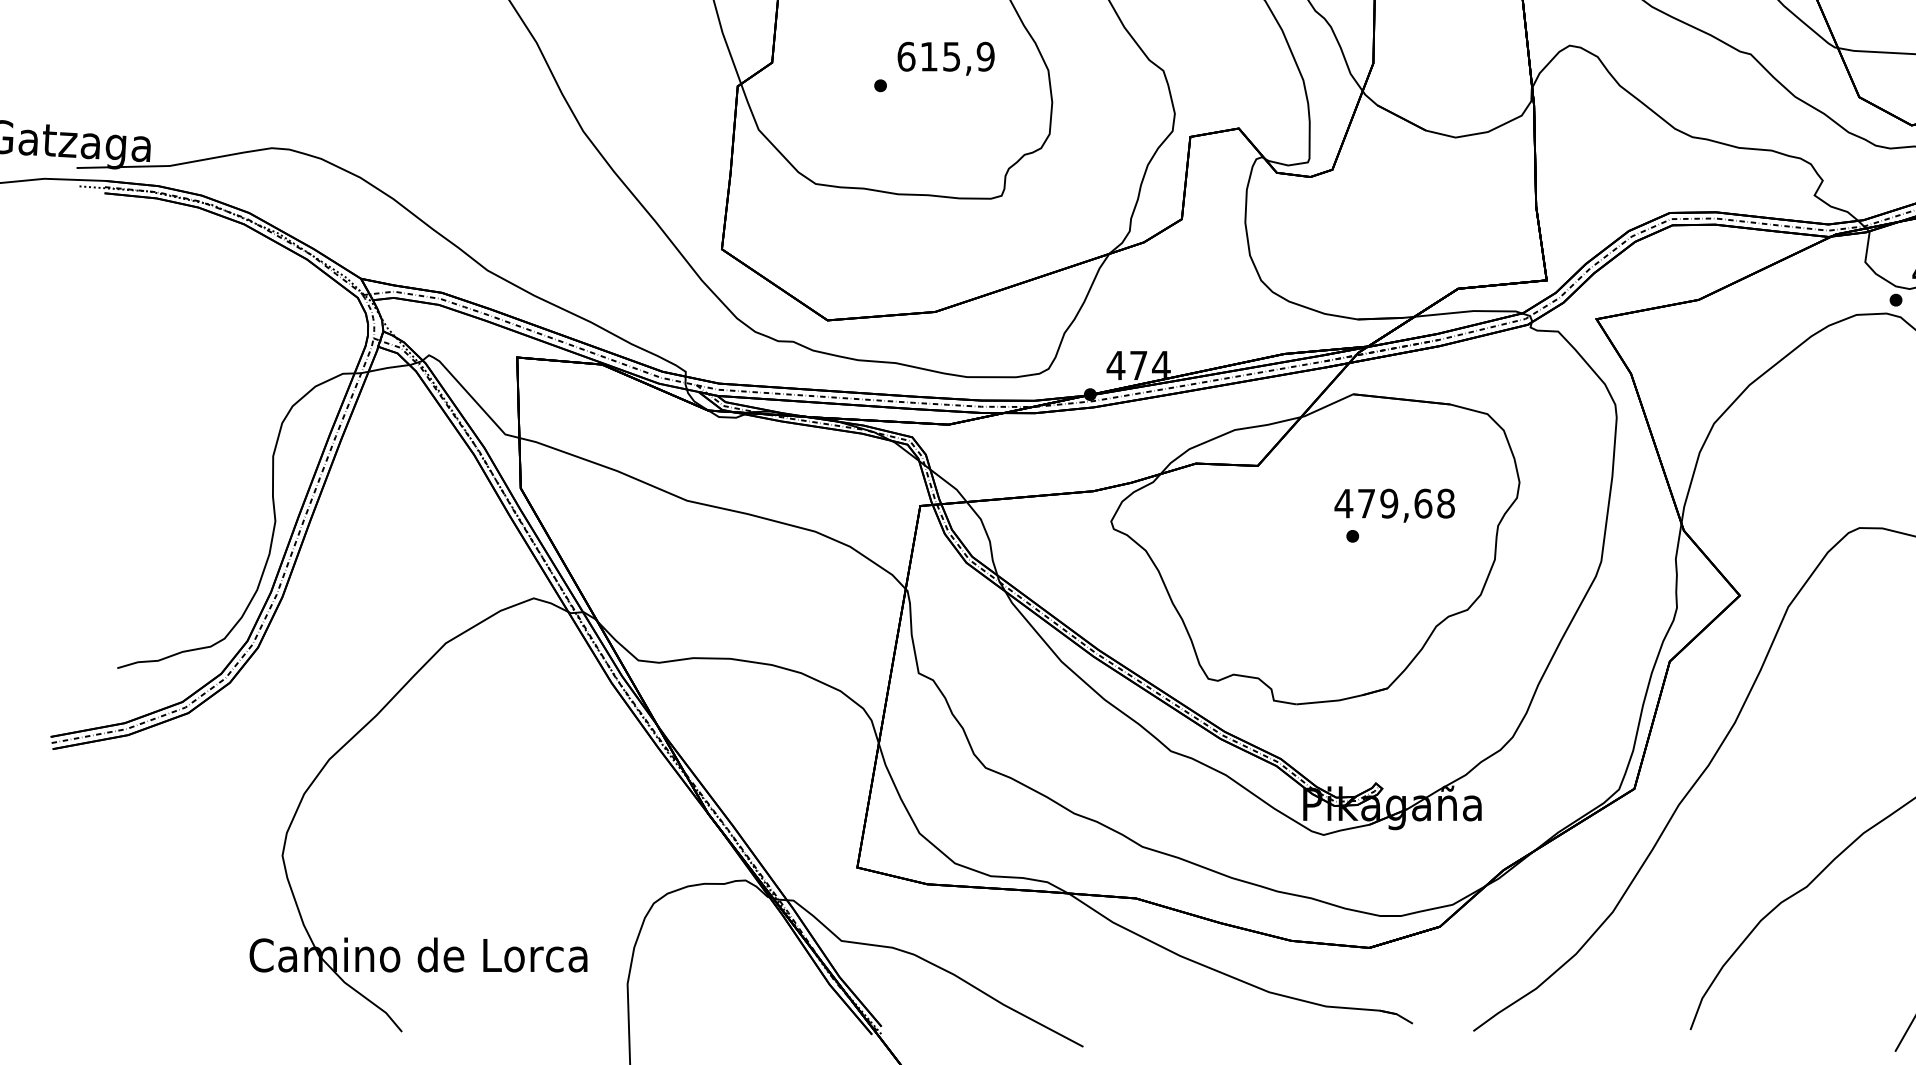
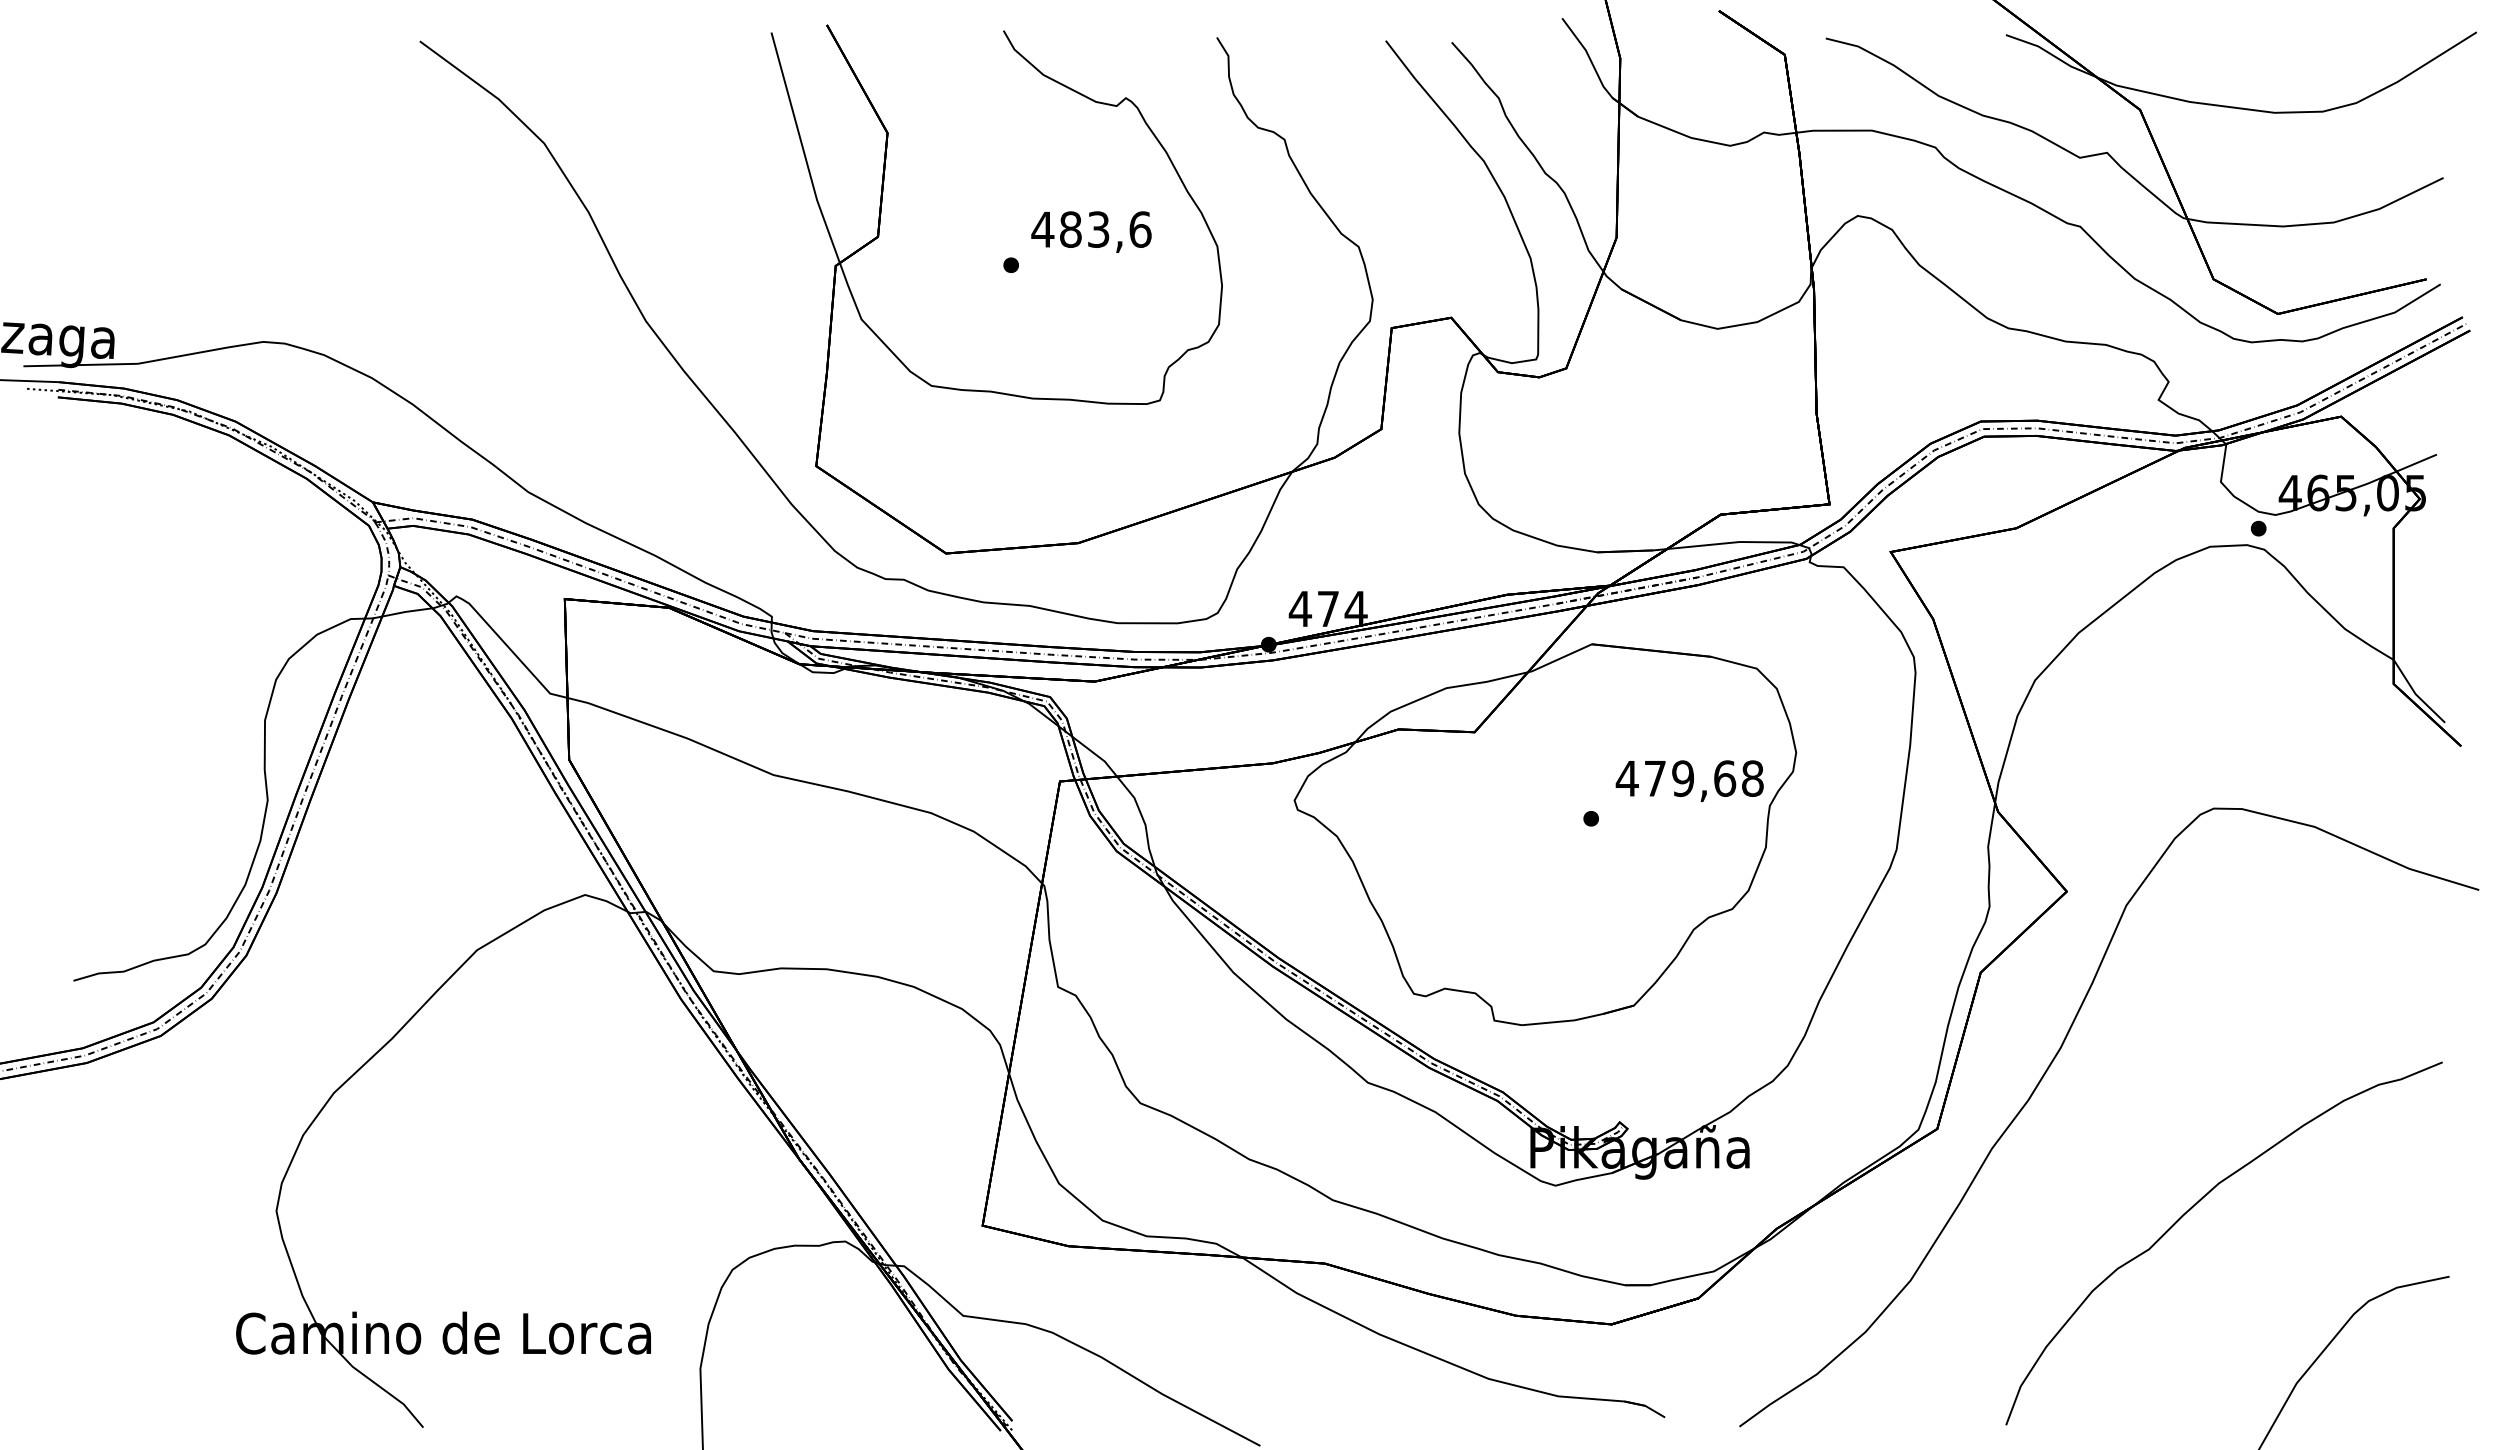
text: (945, 56) -> (1091, 229), 615,9 -> 483,6
text: (1394, 505) -> (1689, 780), moved

